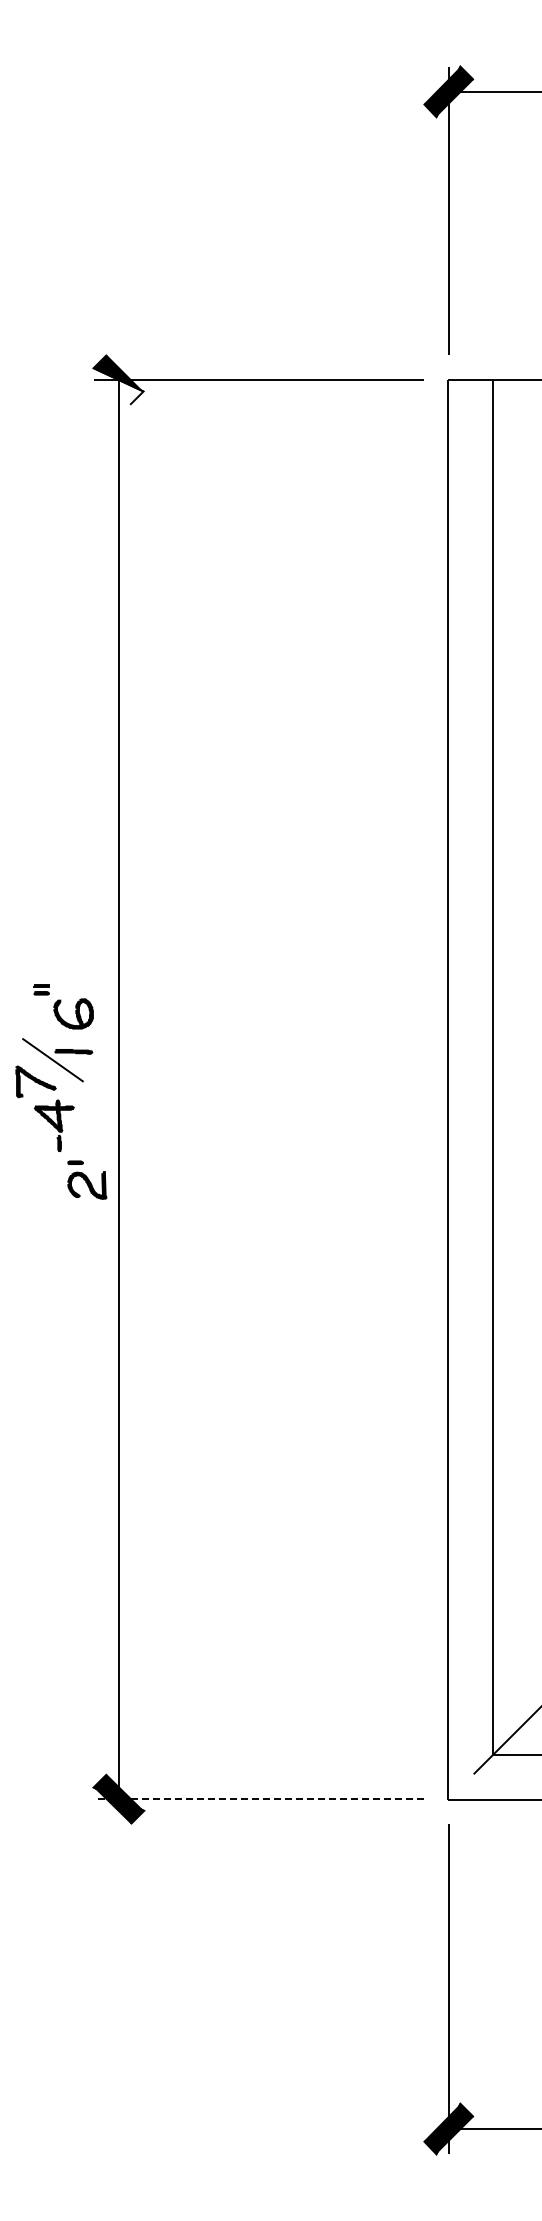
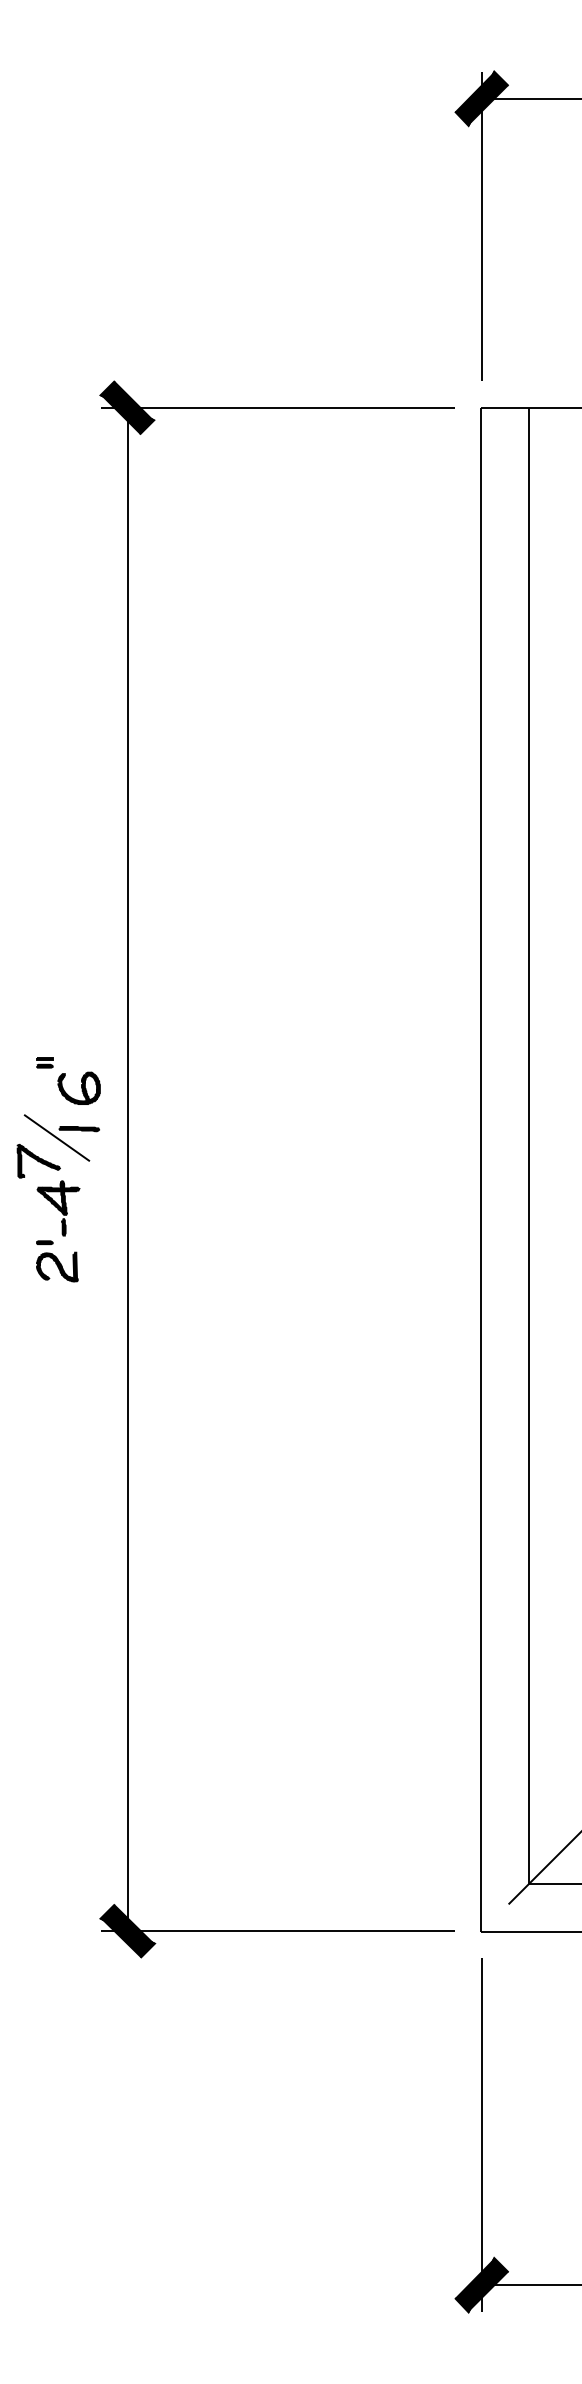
fill: (118, 386) -> (127, 414), added
part: (87, 1179) -> (57, 1260), moved
line: (258, 1798) -> (277, 1930), dashed -> solid

